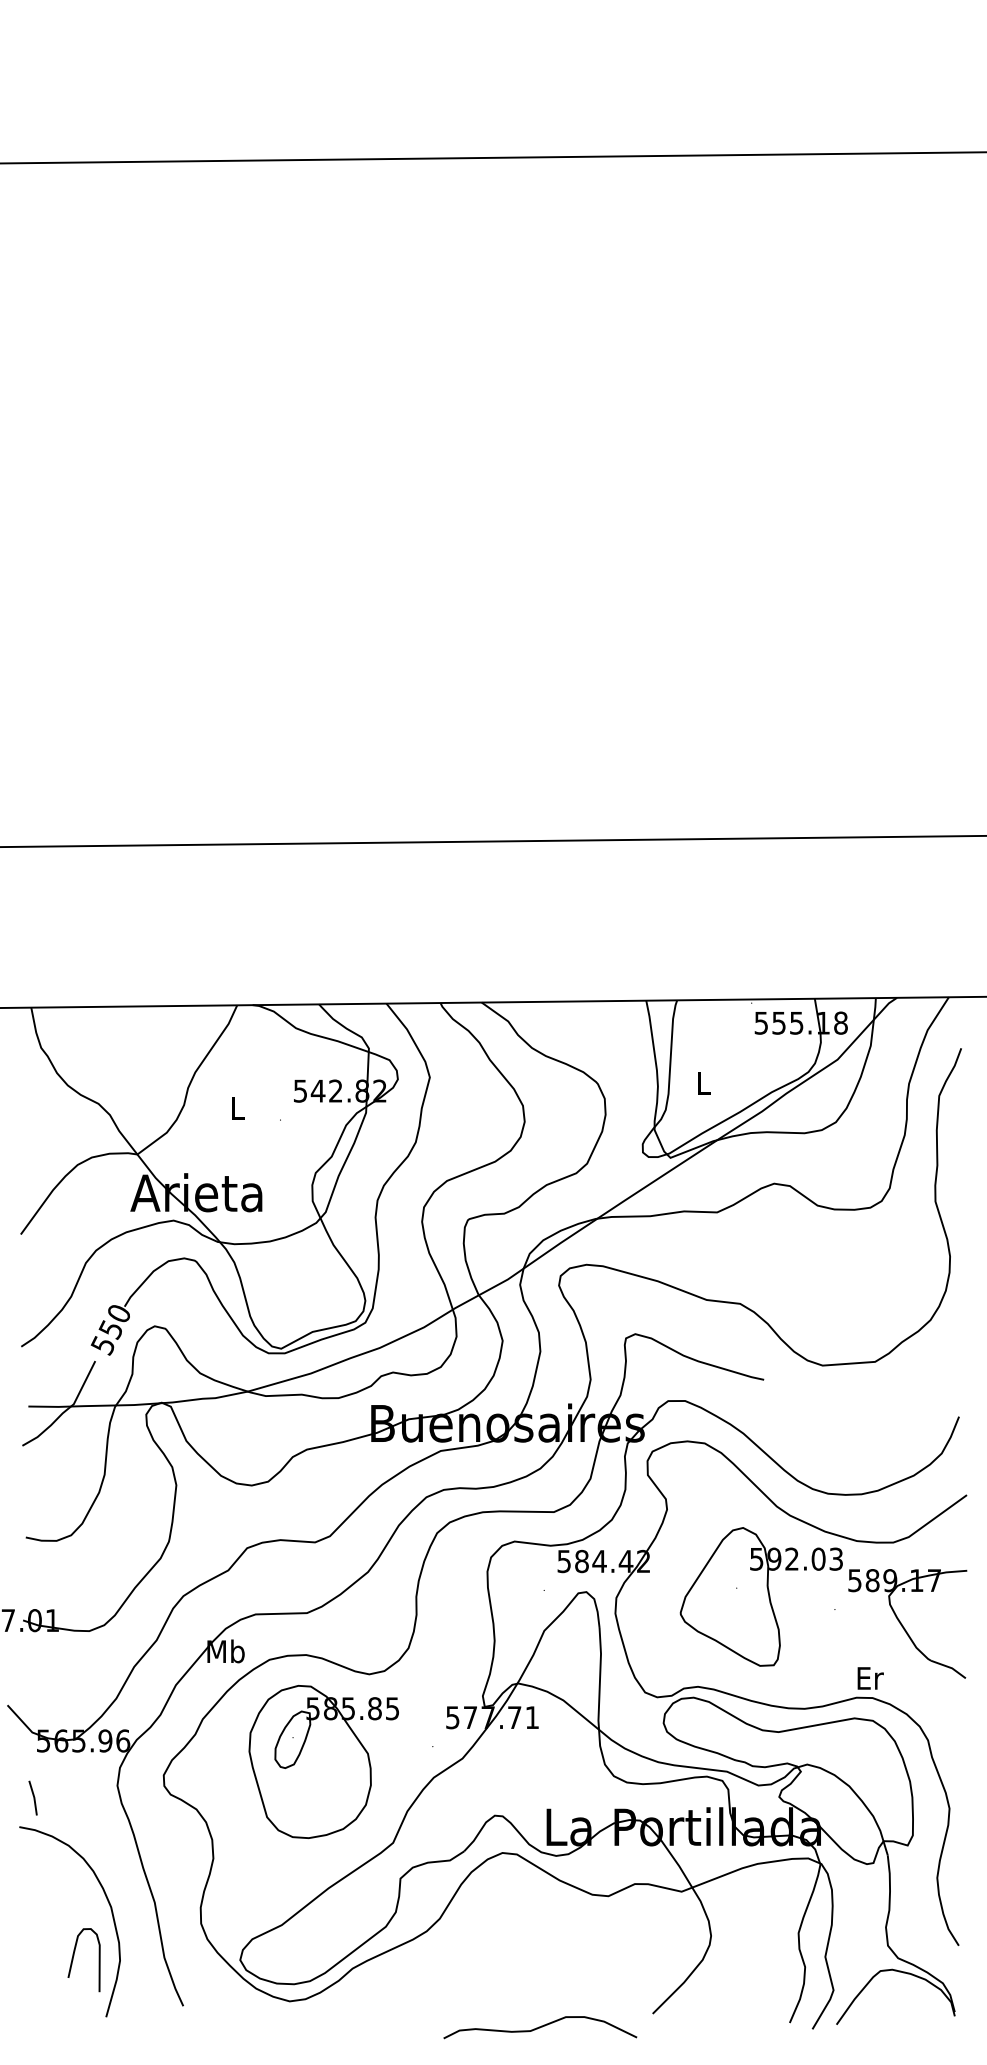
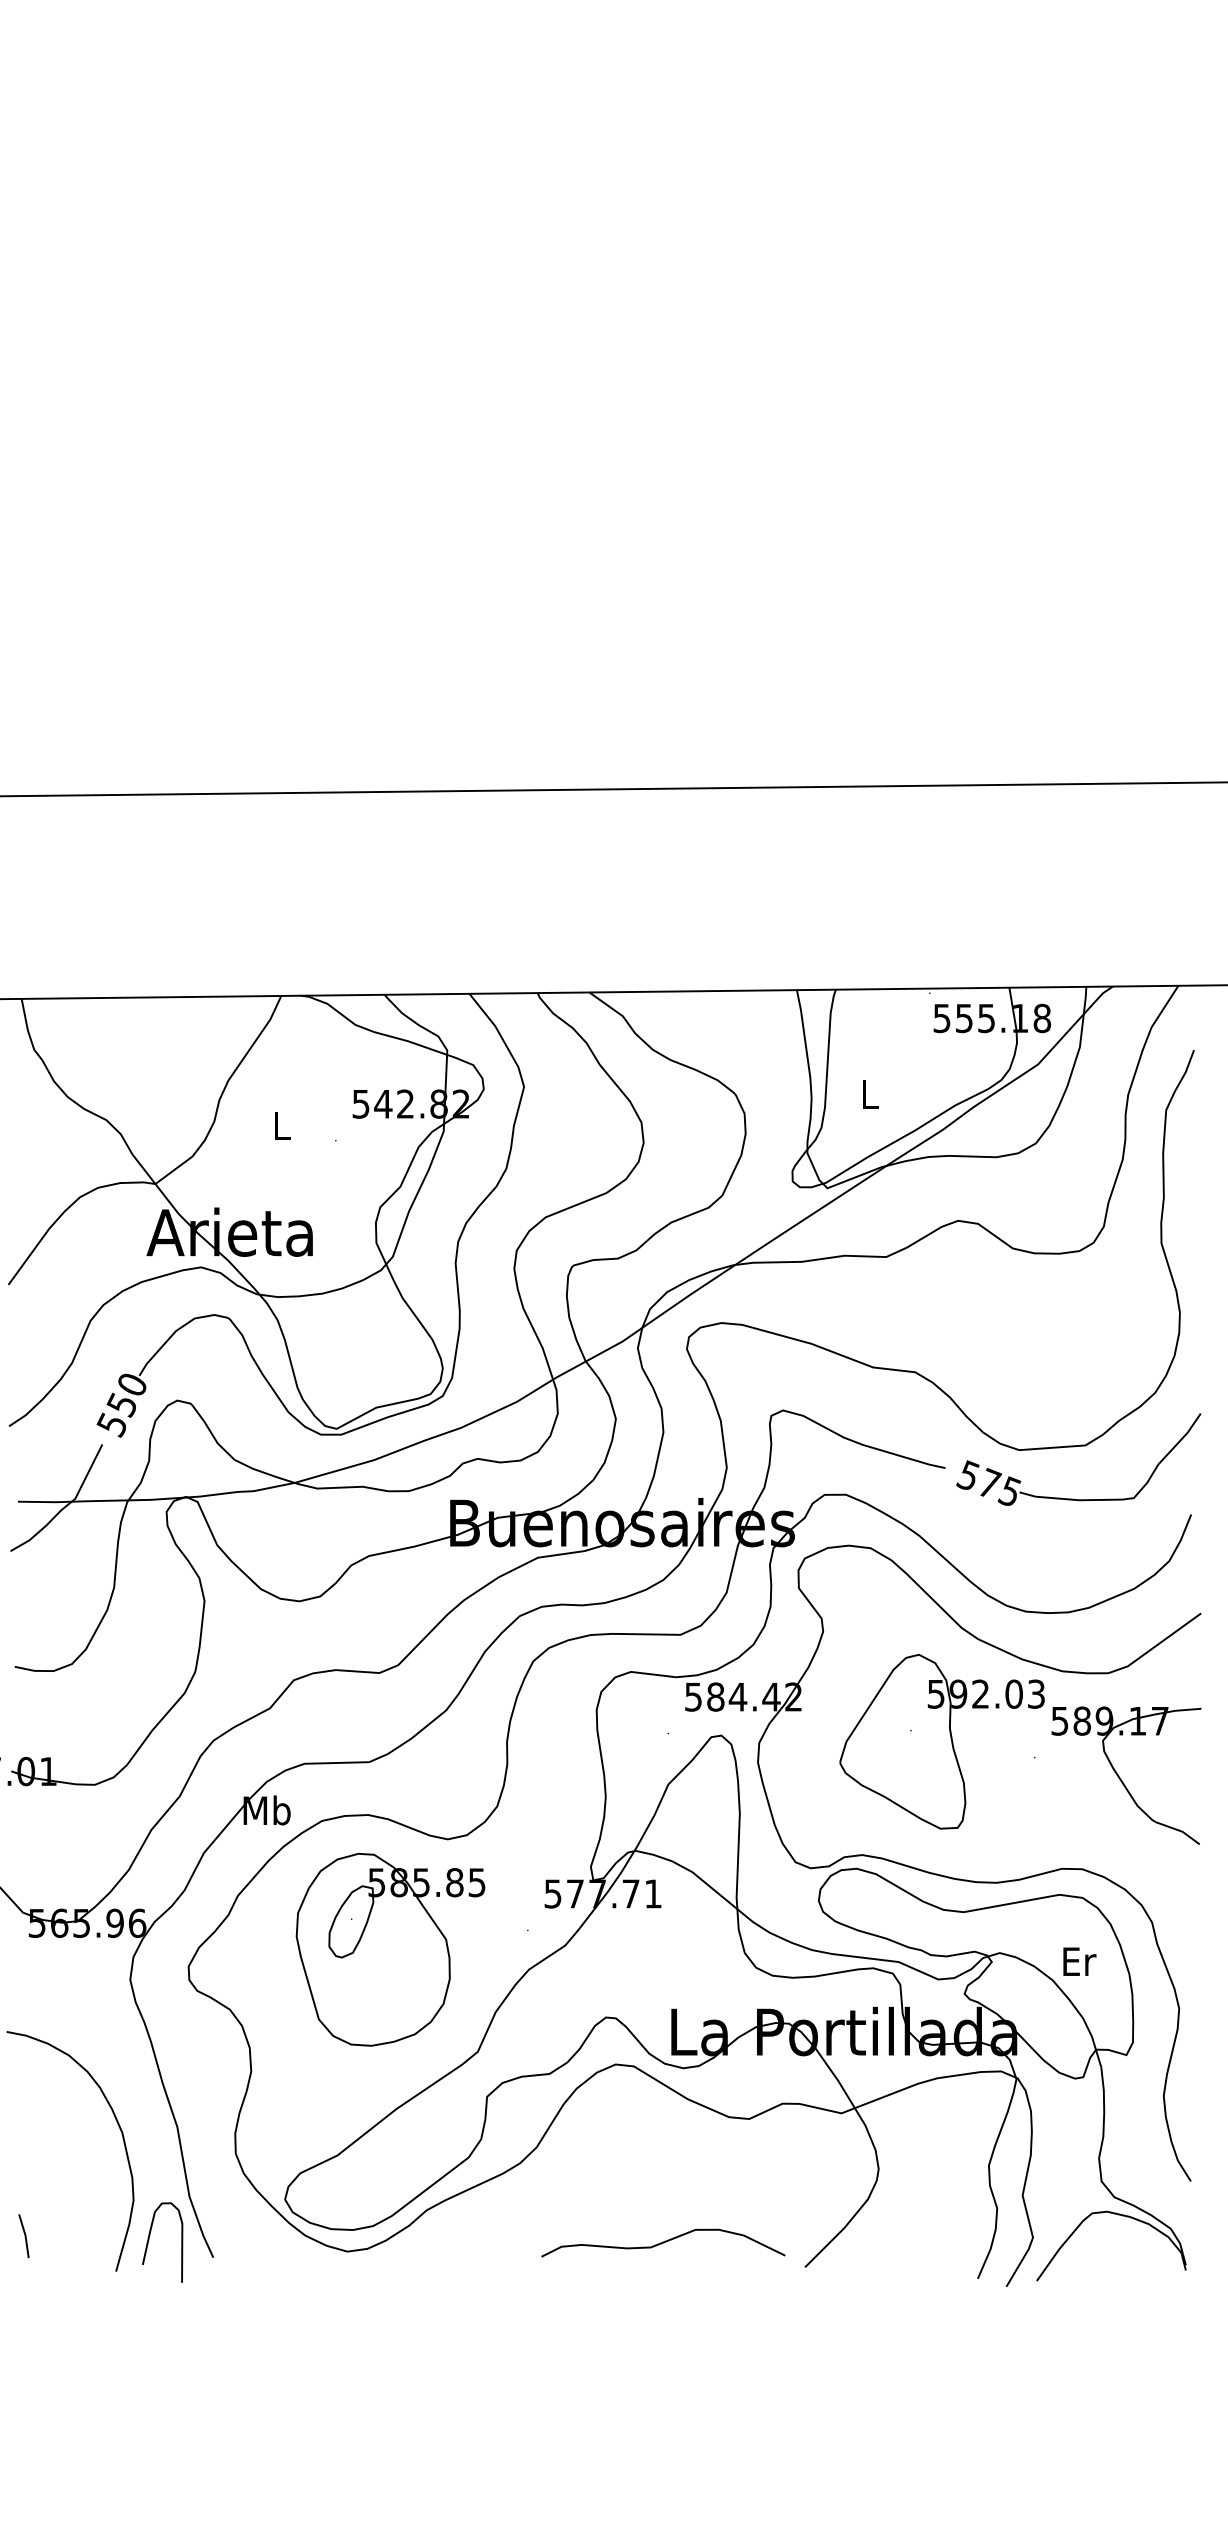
part: (863, 1403) -> (1070, 1497), added
text: (870, 1678) -> (1079, 1961), moved
line: (33, 1797) -> (24, 2235), moved
curve: (74, 1956) -> (150, 2237), moved
curve: (540, 2027) -> (663, 2242), moved

